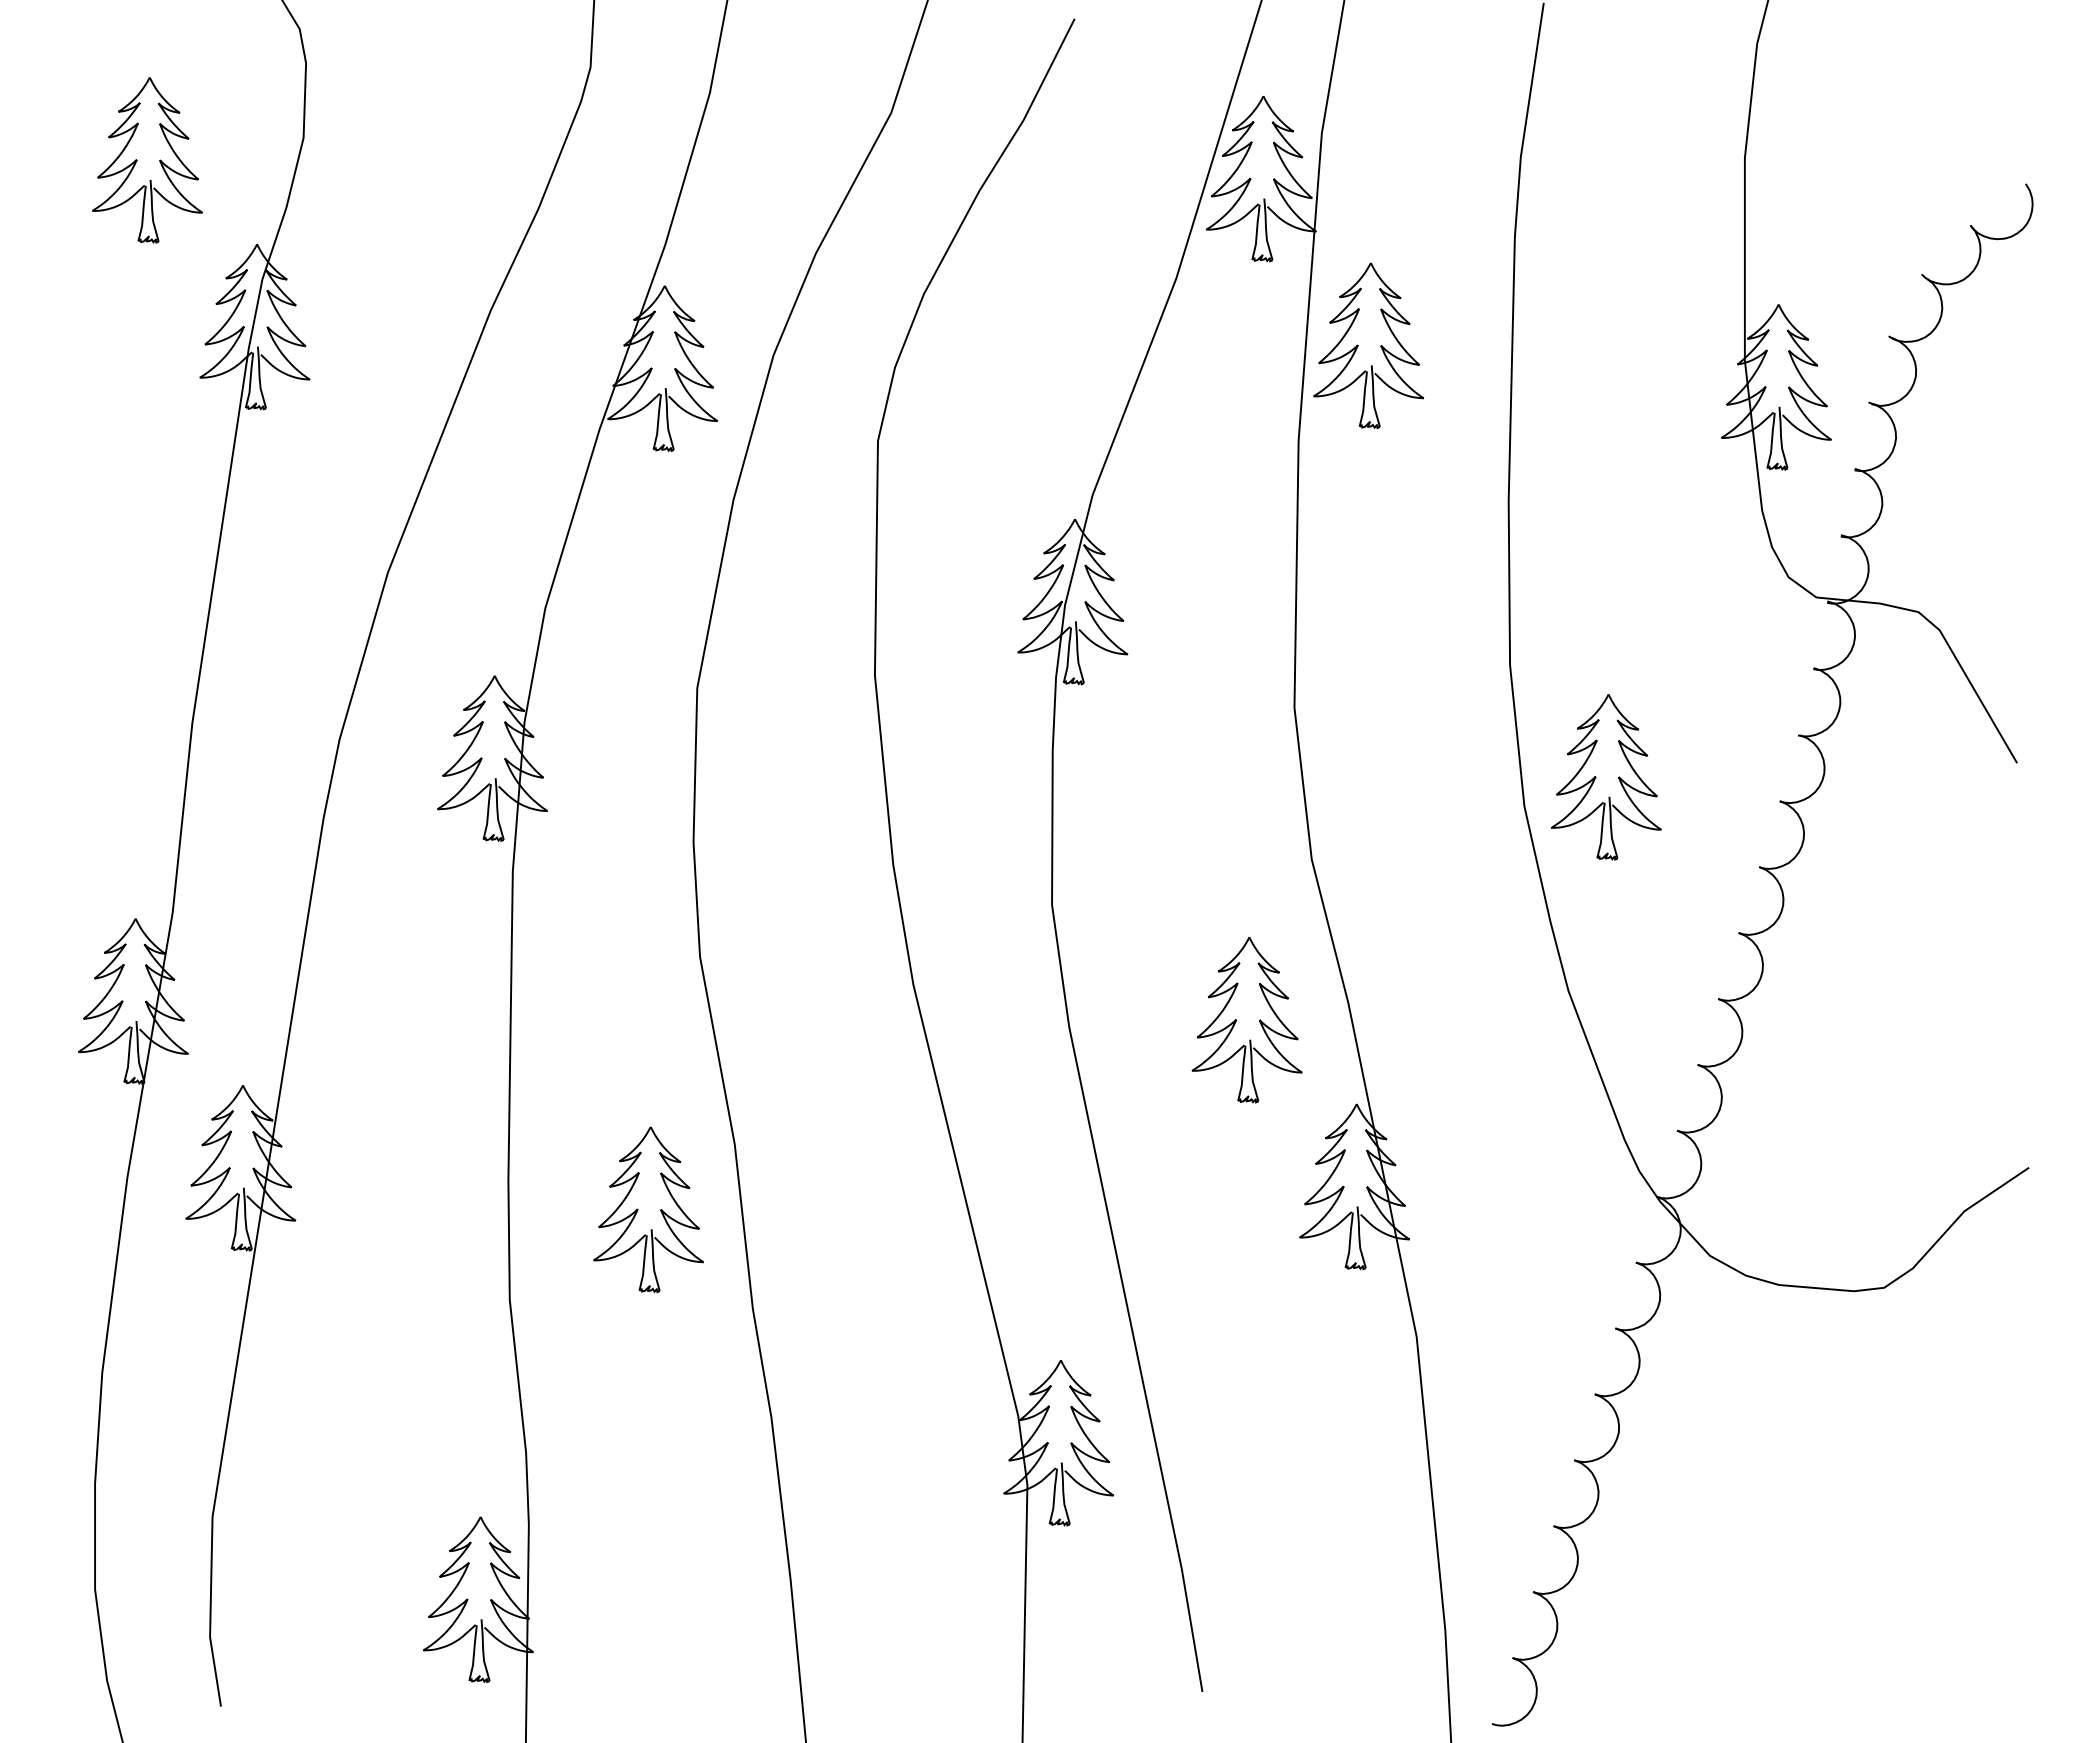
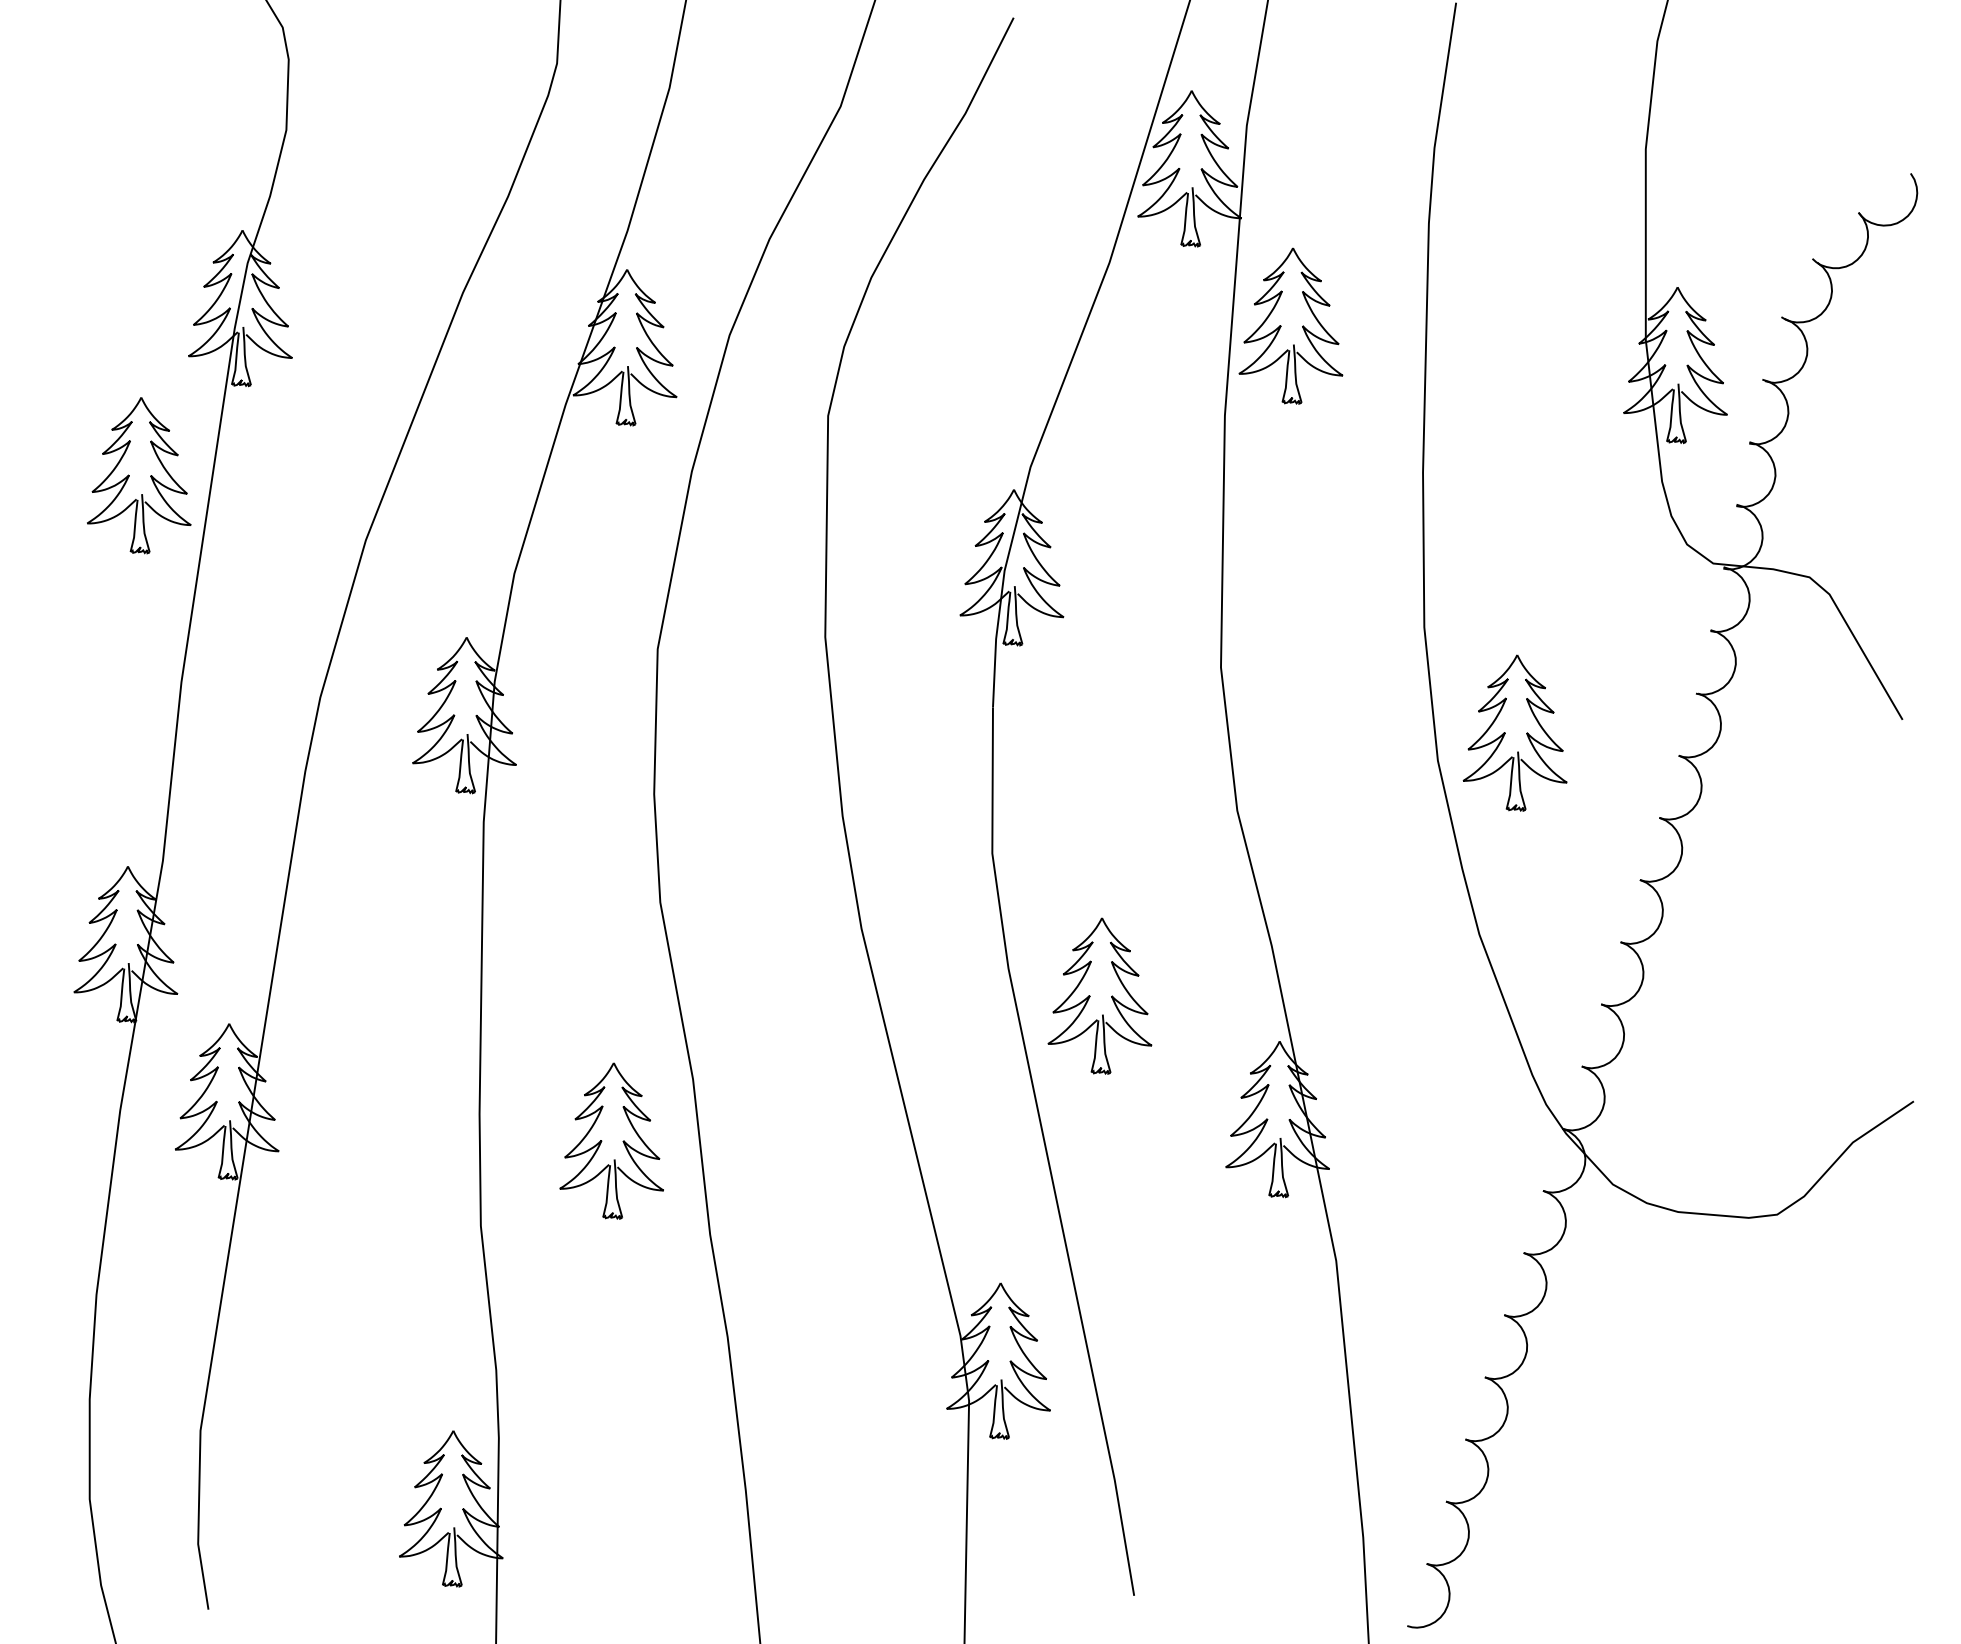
part: (147, 160) -> (139, 475), moved
part: (1237, 1020) -> (1090, 996), moved

